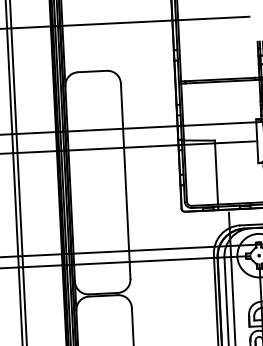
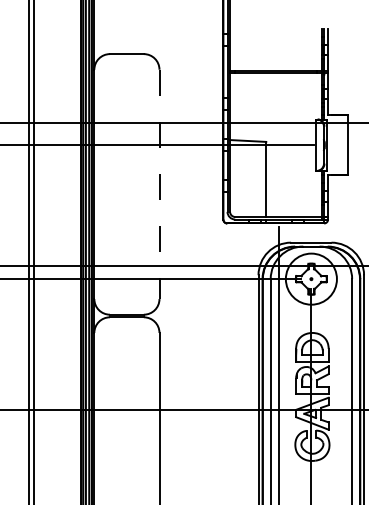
line: (125, 181) -> (159, 184), solid -> dashed

